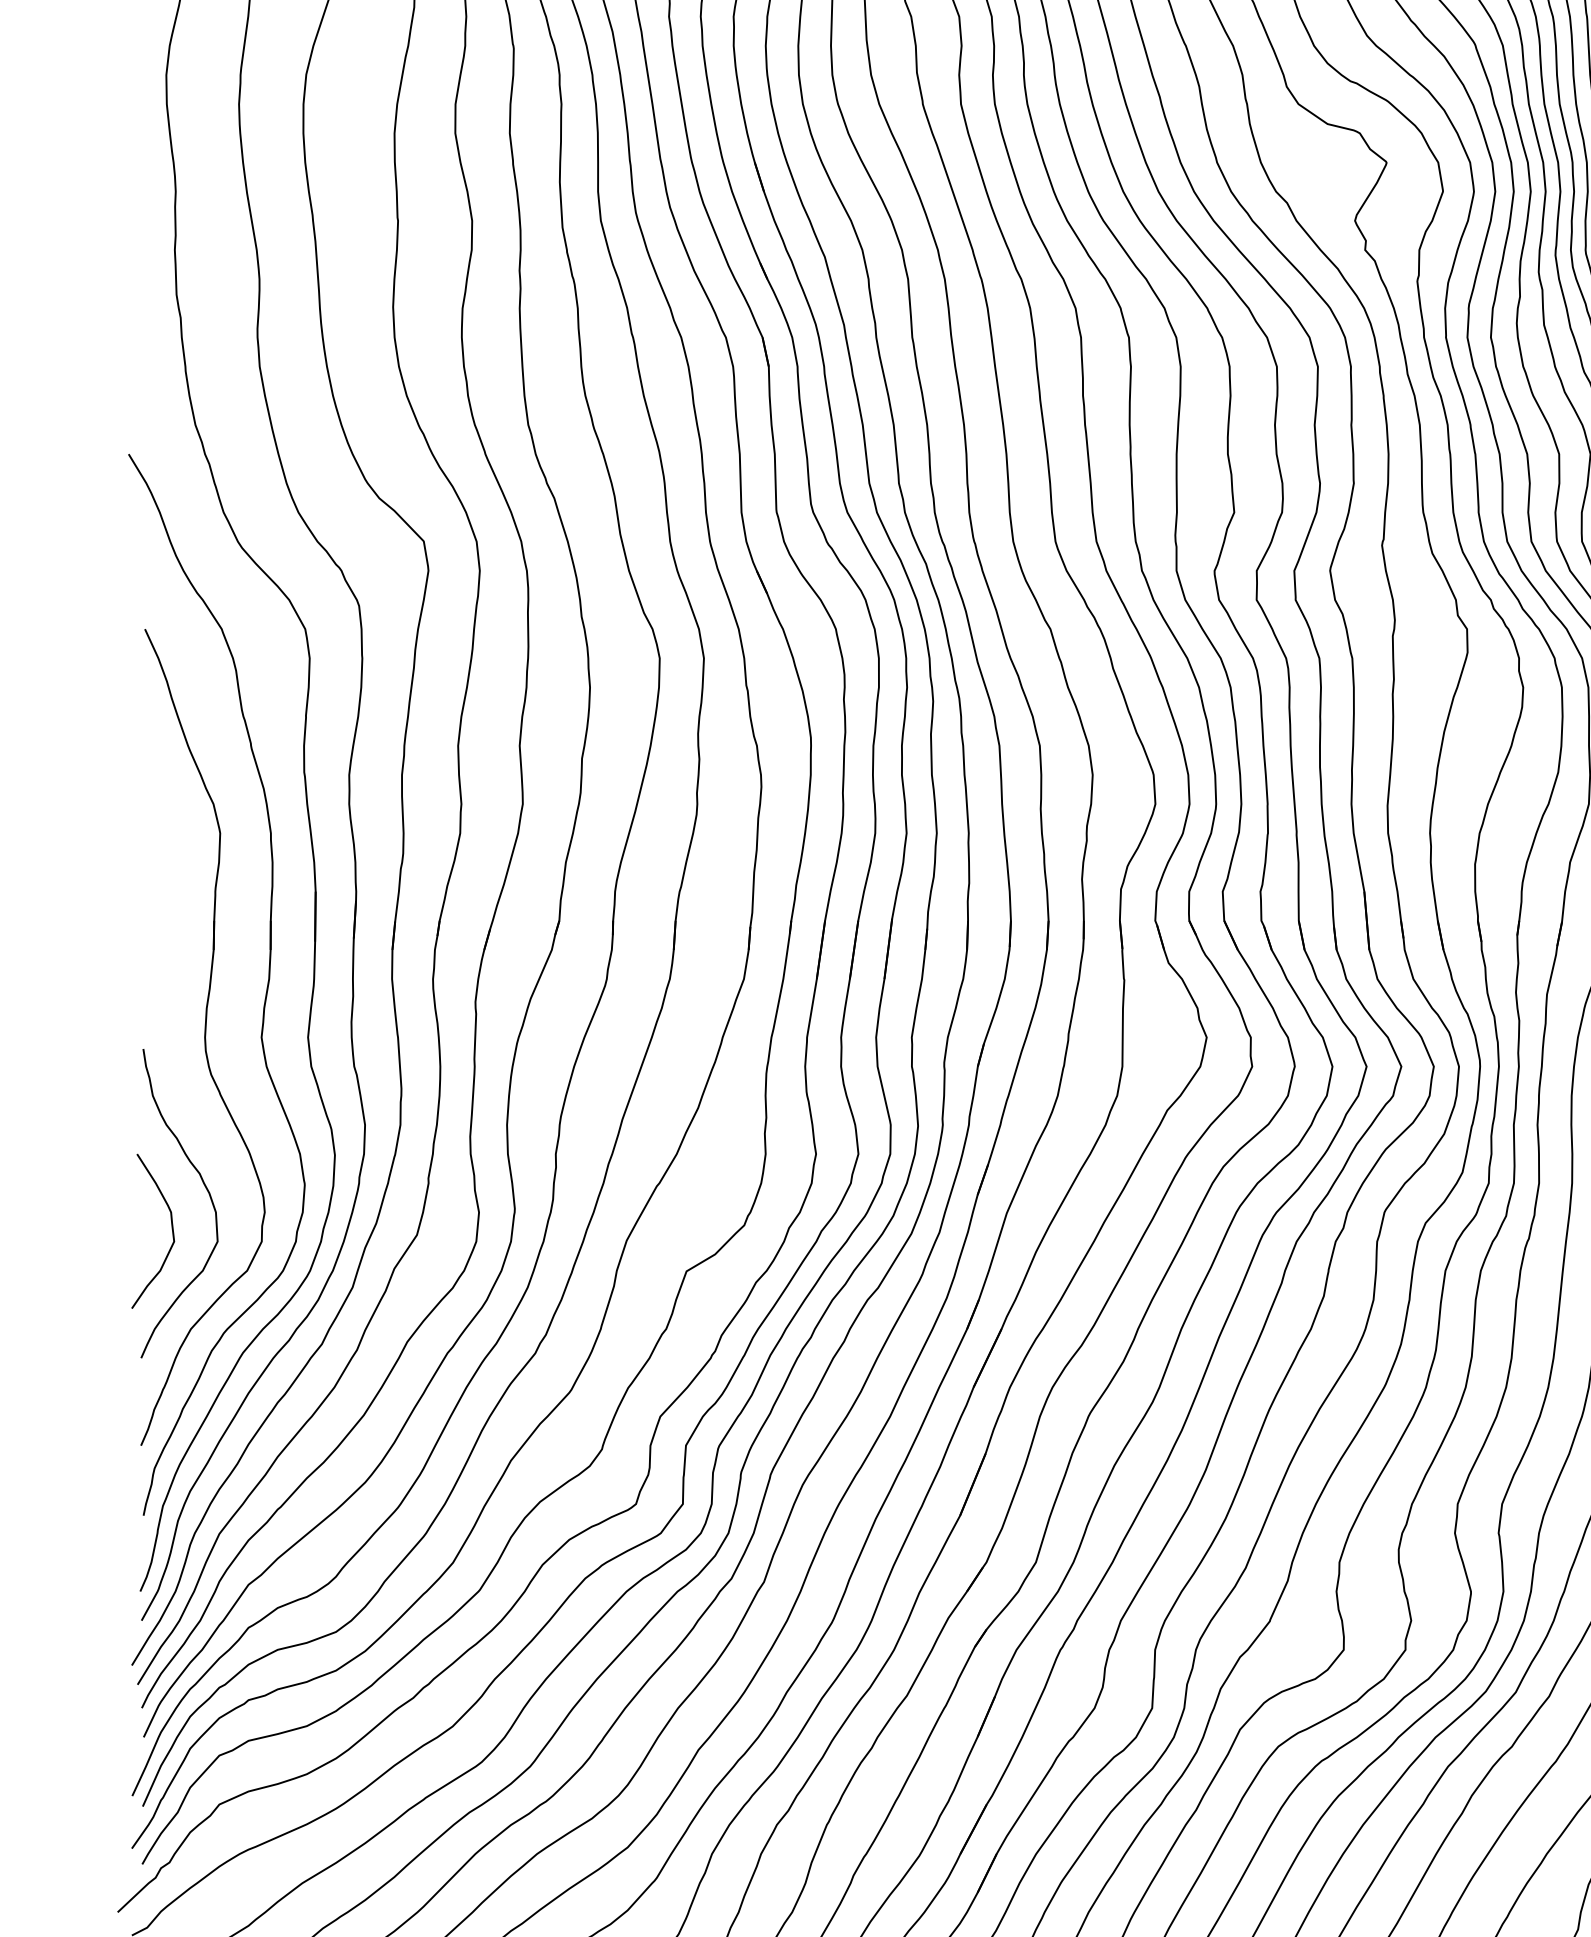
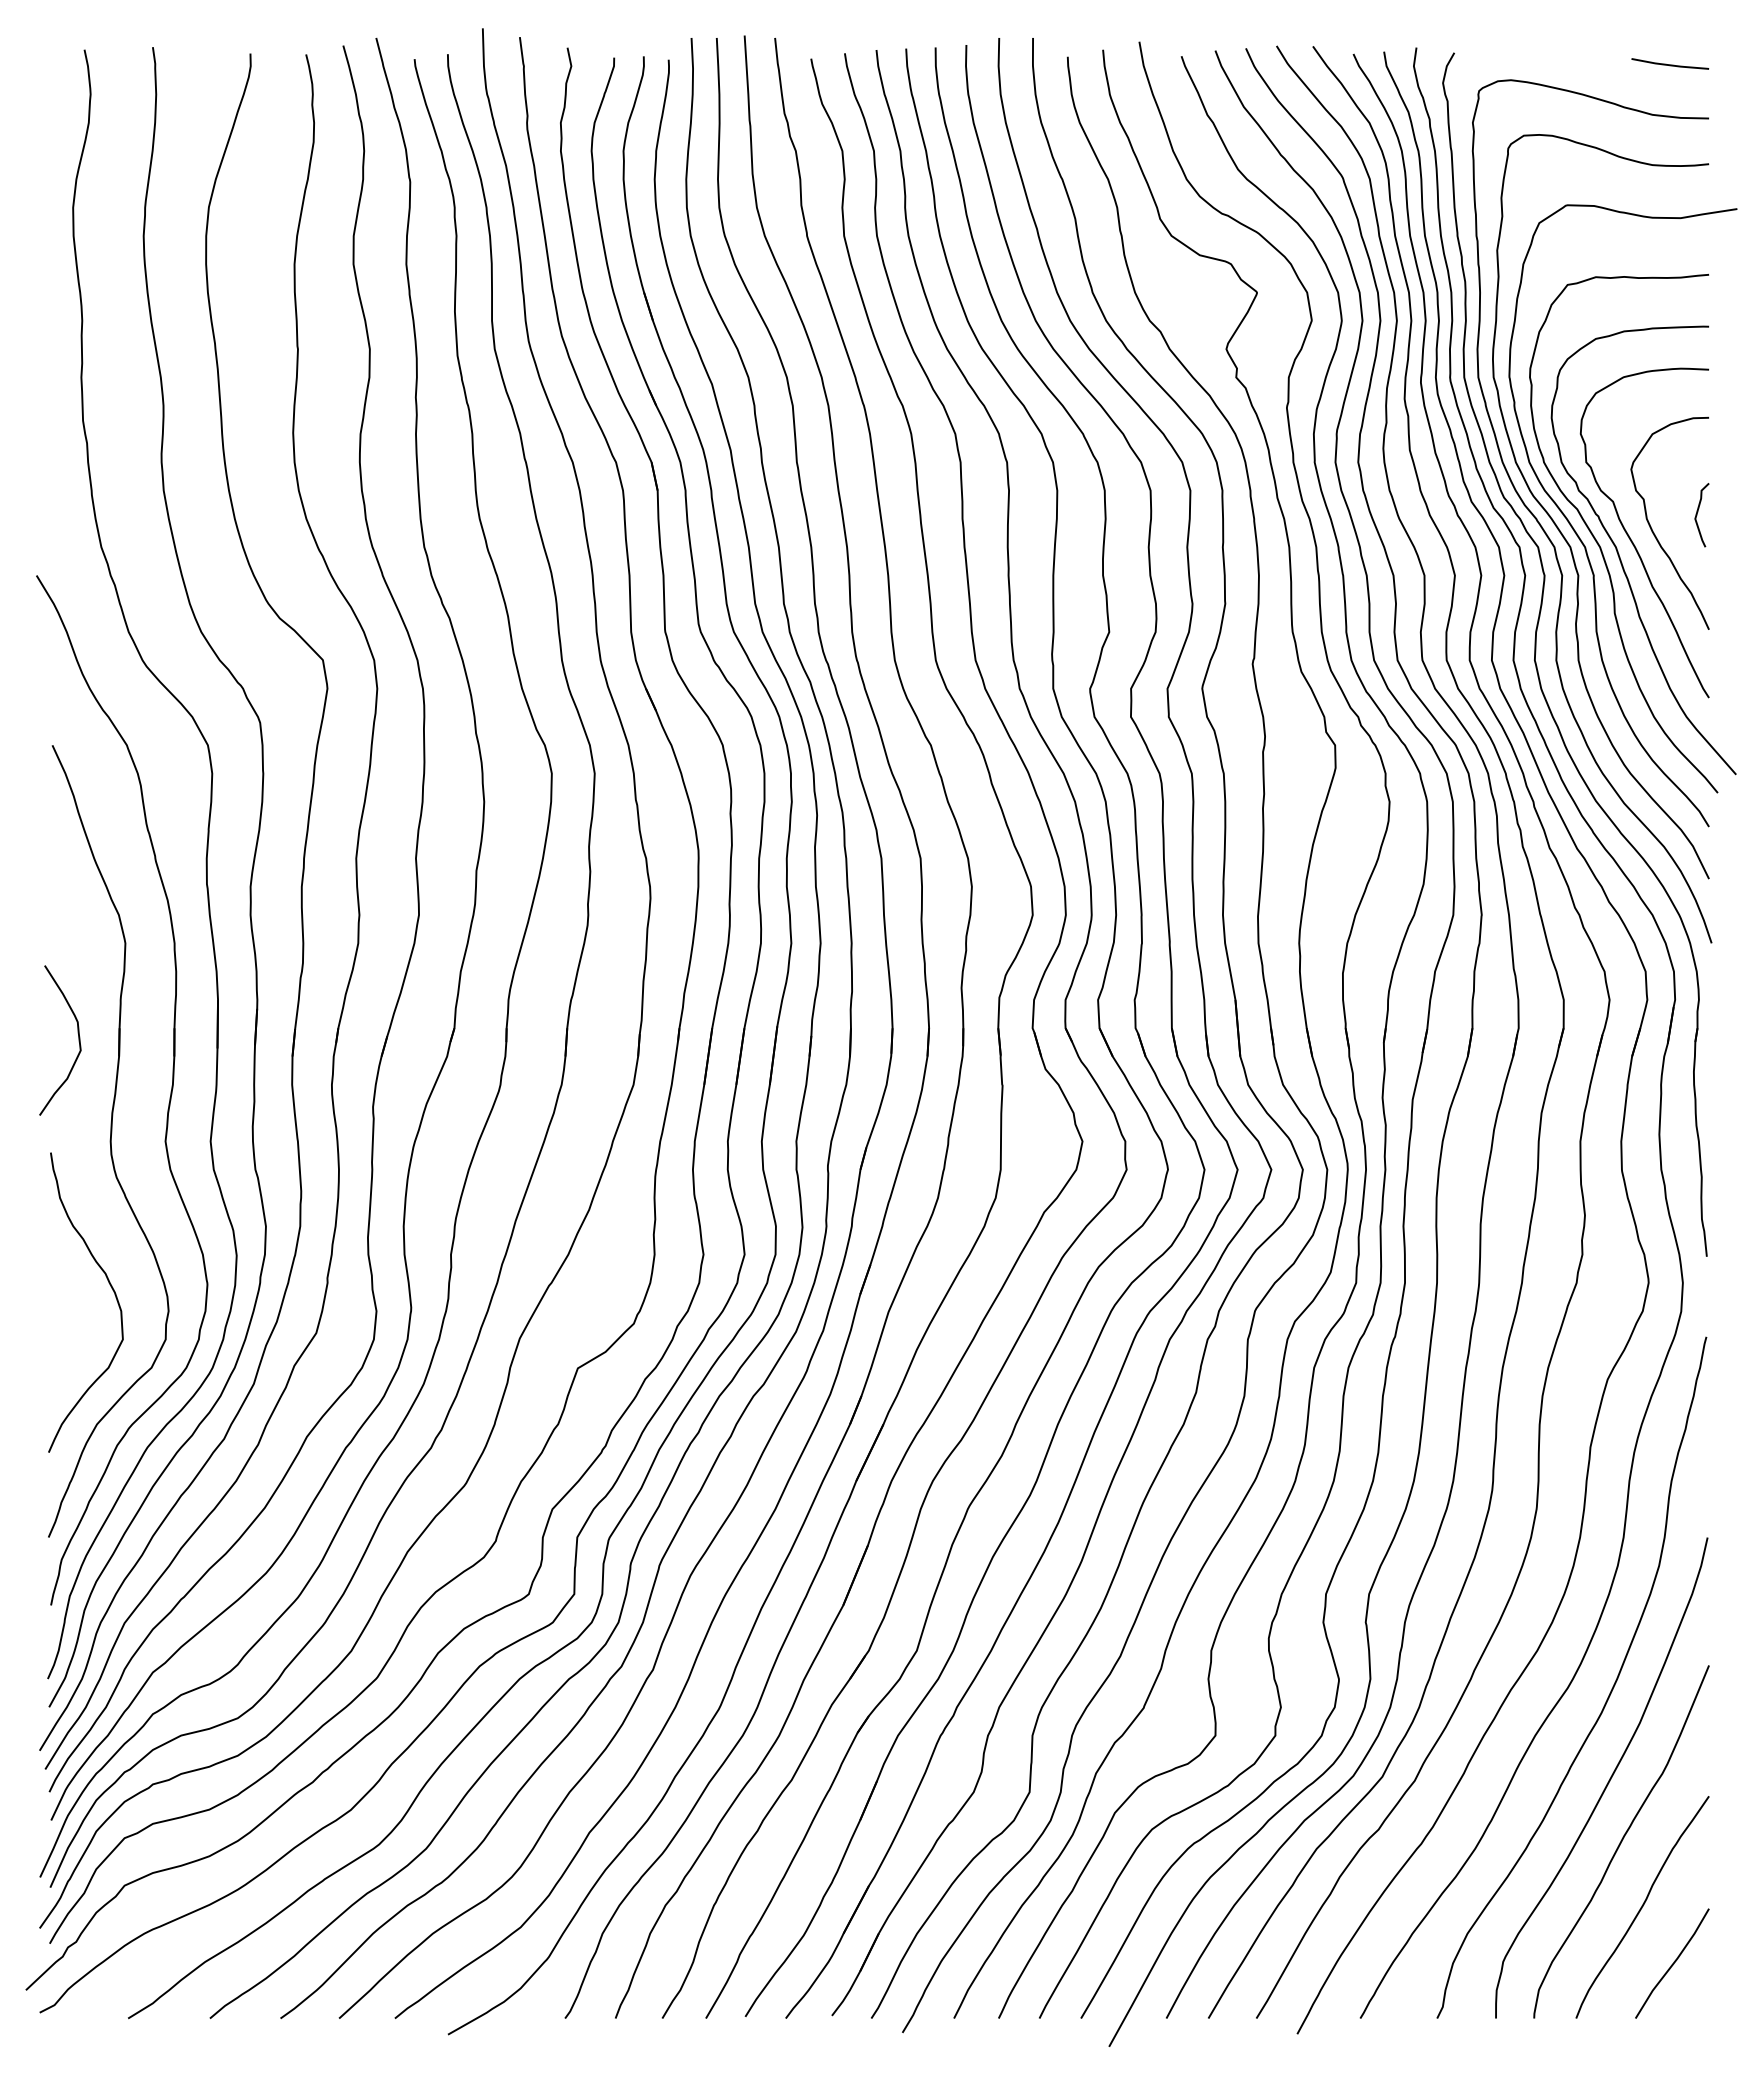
curve: (171, 1231) -> (78, 1040), moved

